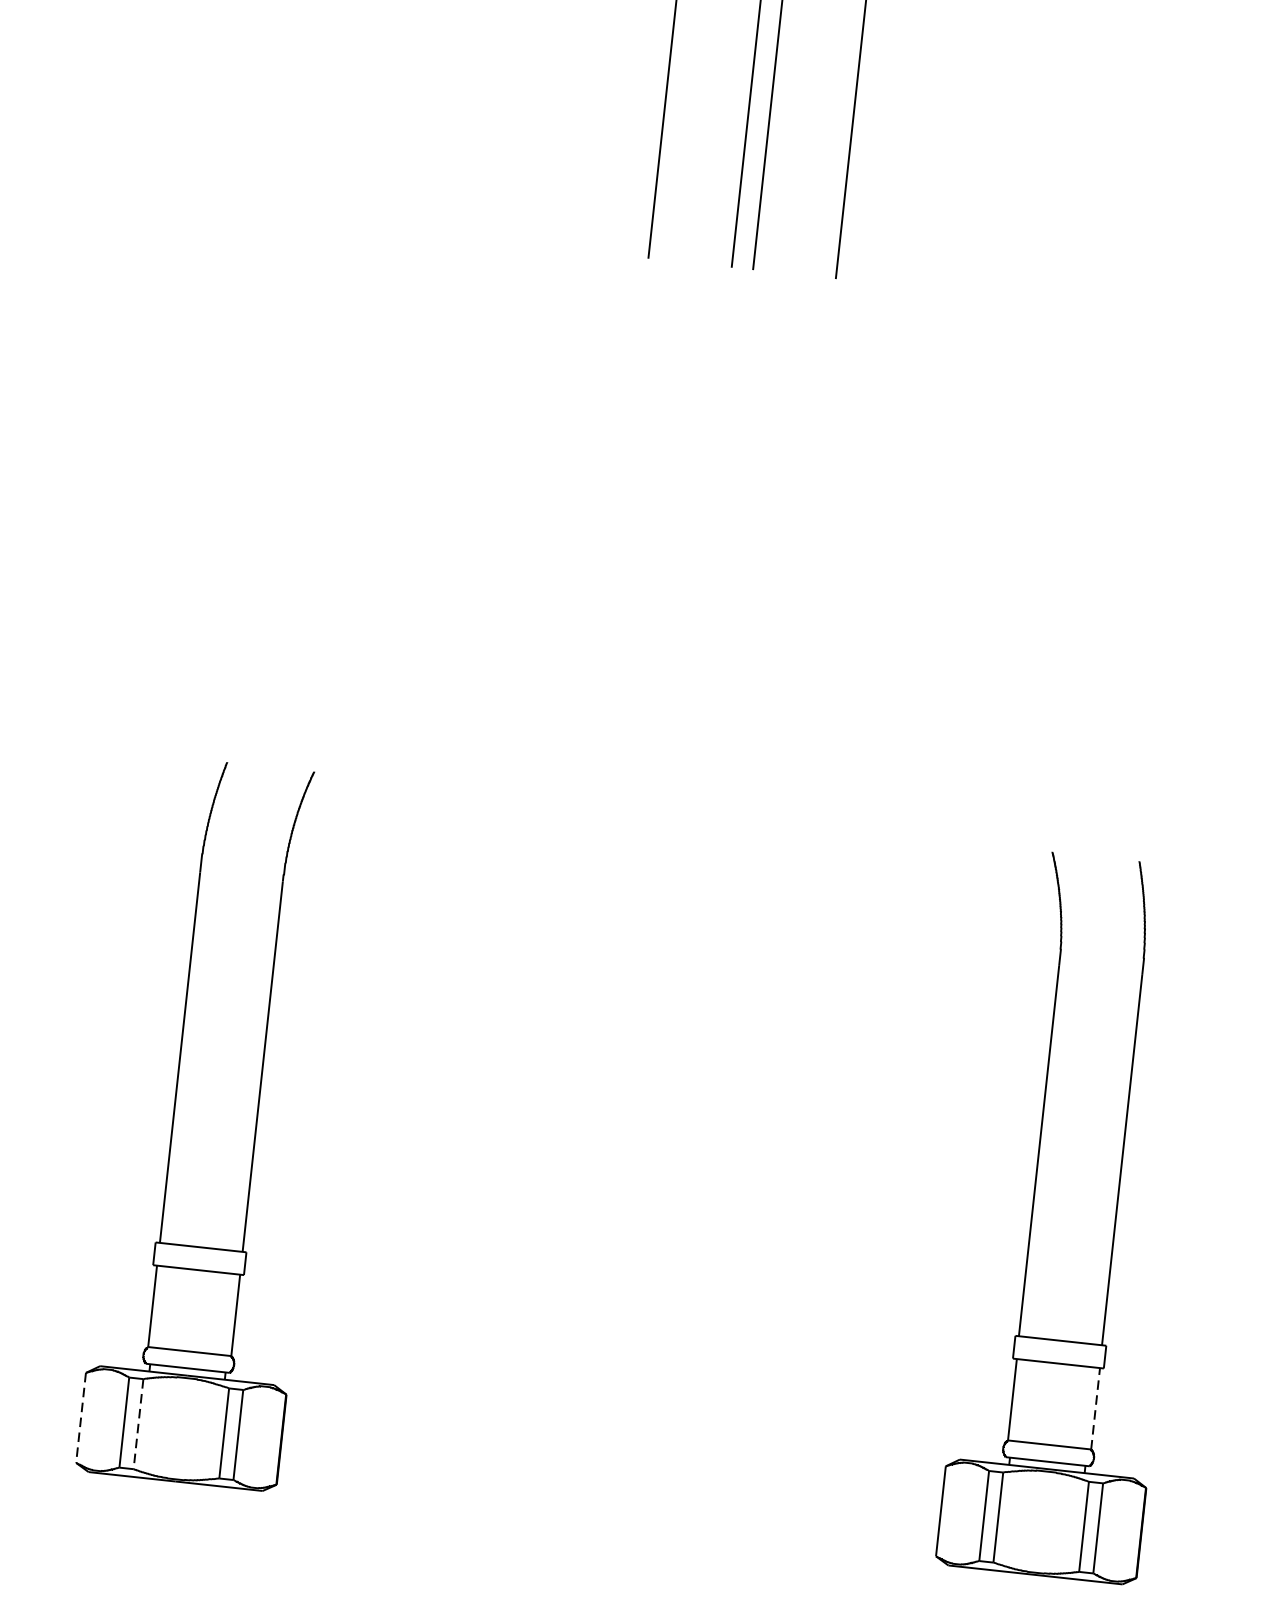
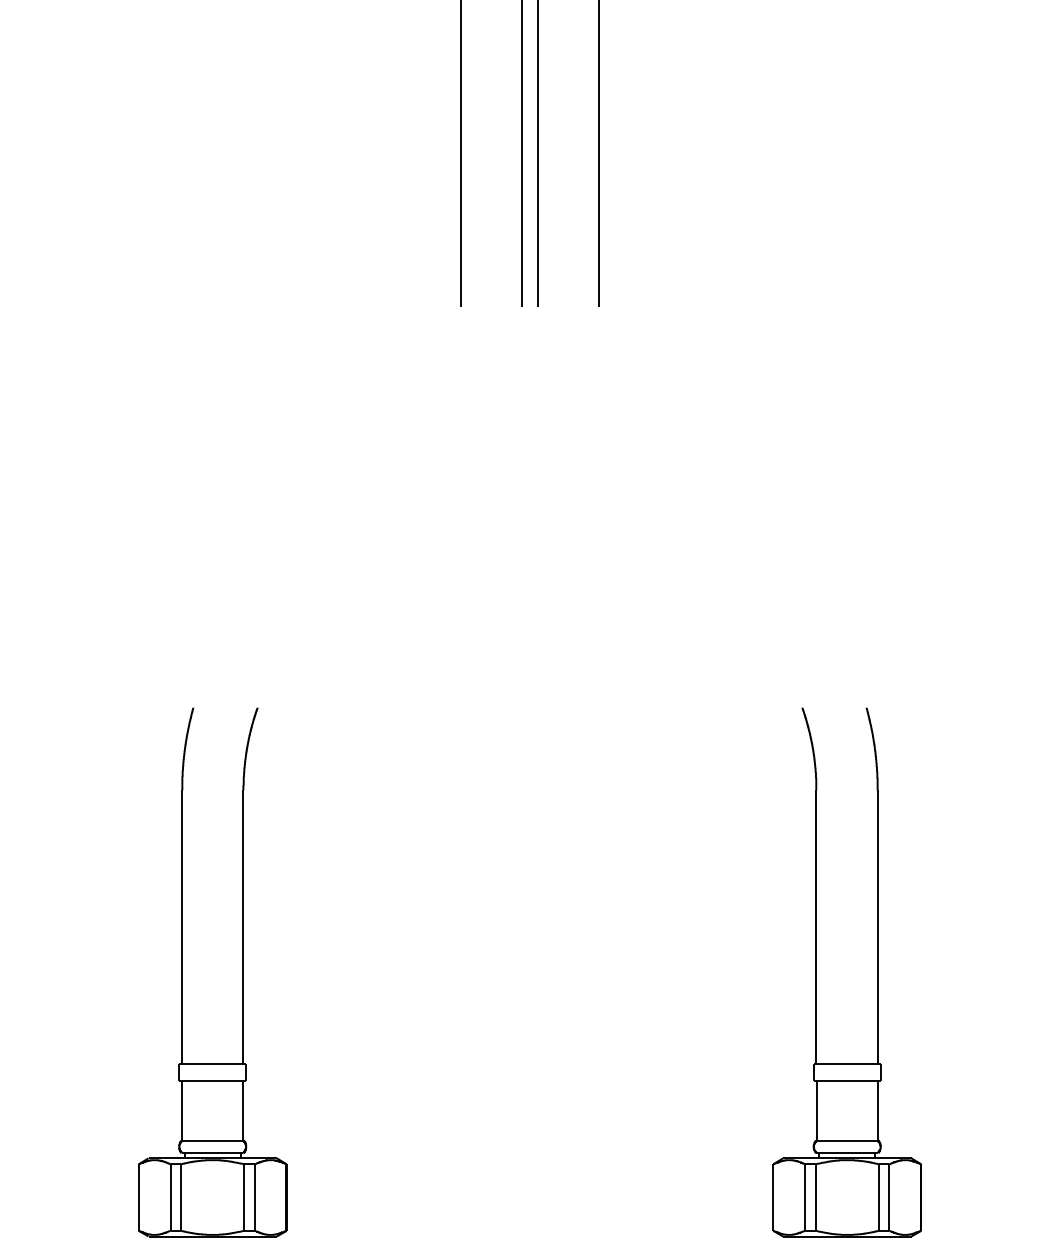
line: (1094, 1408) -> (877, 1110), dashed -> solid
line: (80, 1419) -> (138, 1198), dashed -> solid
line: (138, 1425) -> (181, 1198), dashed -> solid

